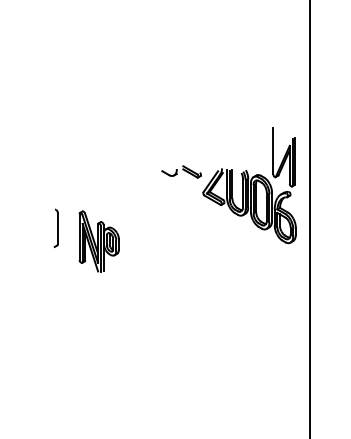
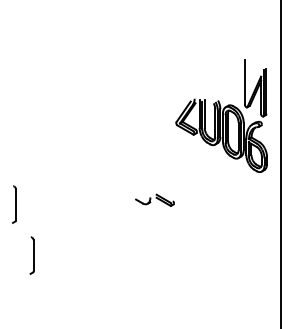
part: (37, 175) -> (13, 203), added
part: (249, 185) -> (221, 115), moved
part: (98, 241) -> (73, 268), removed

